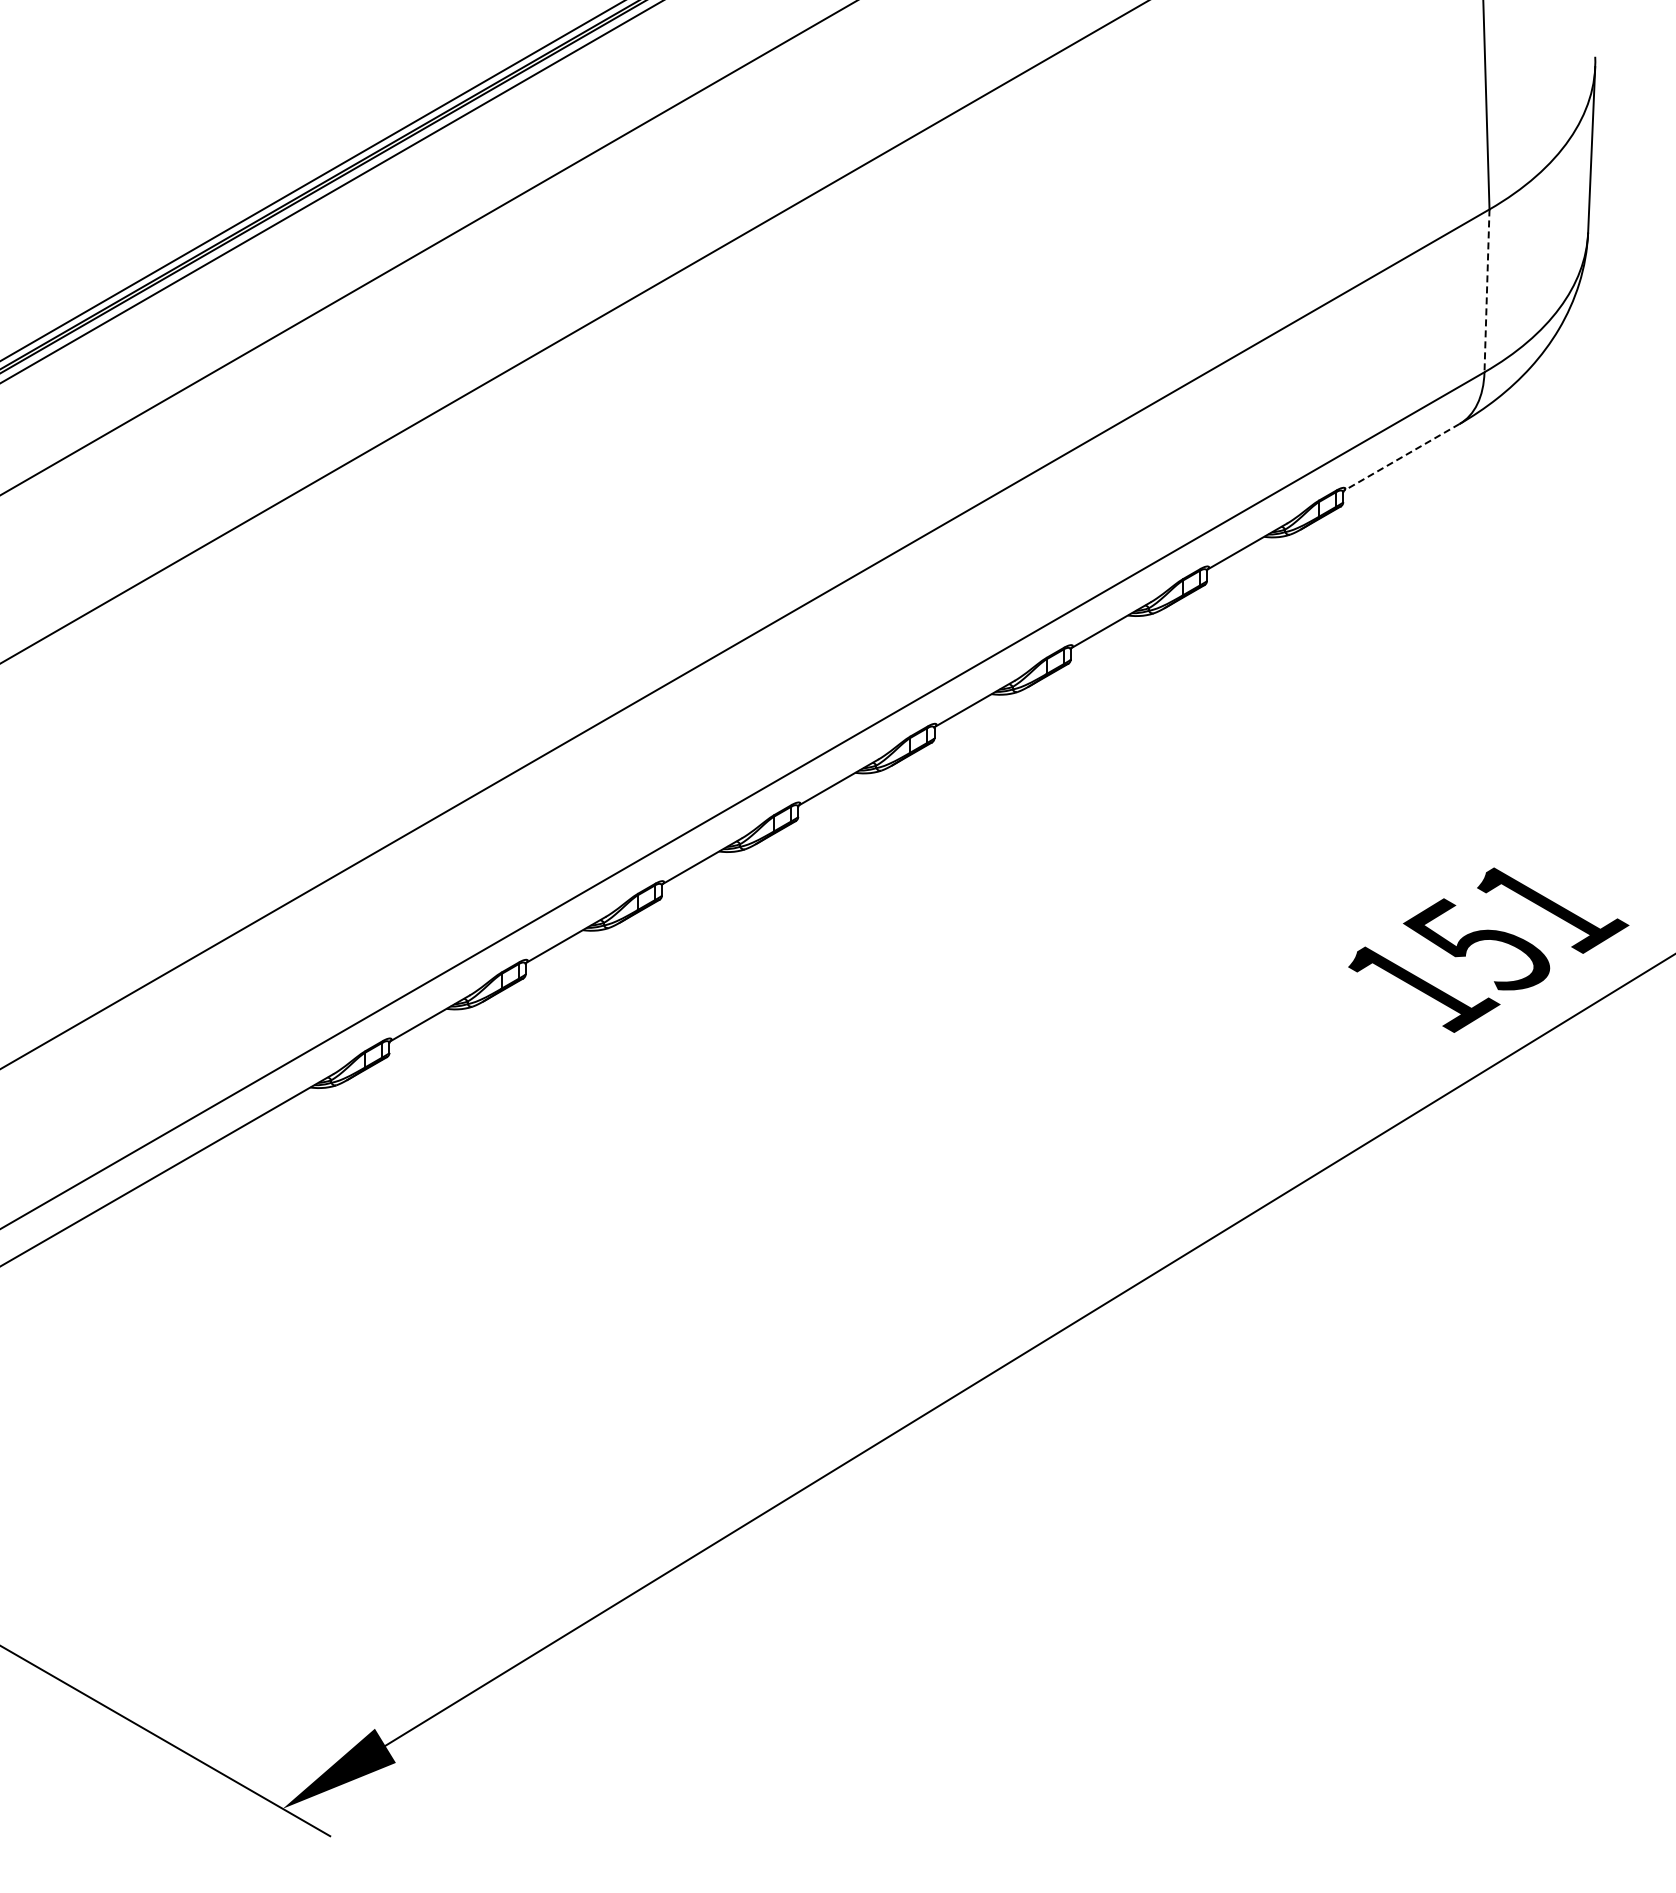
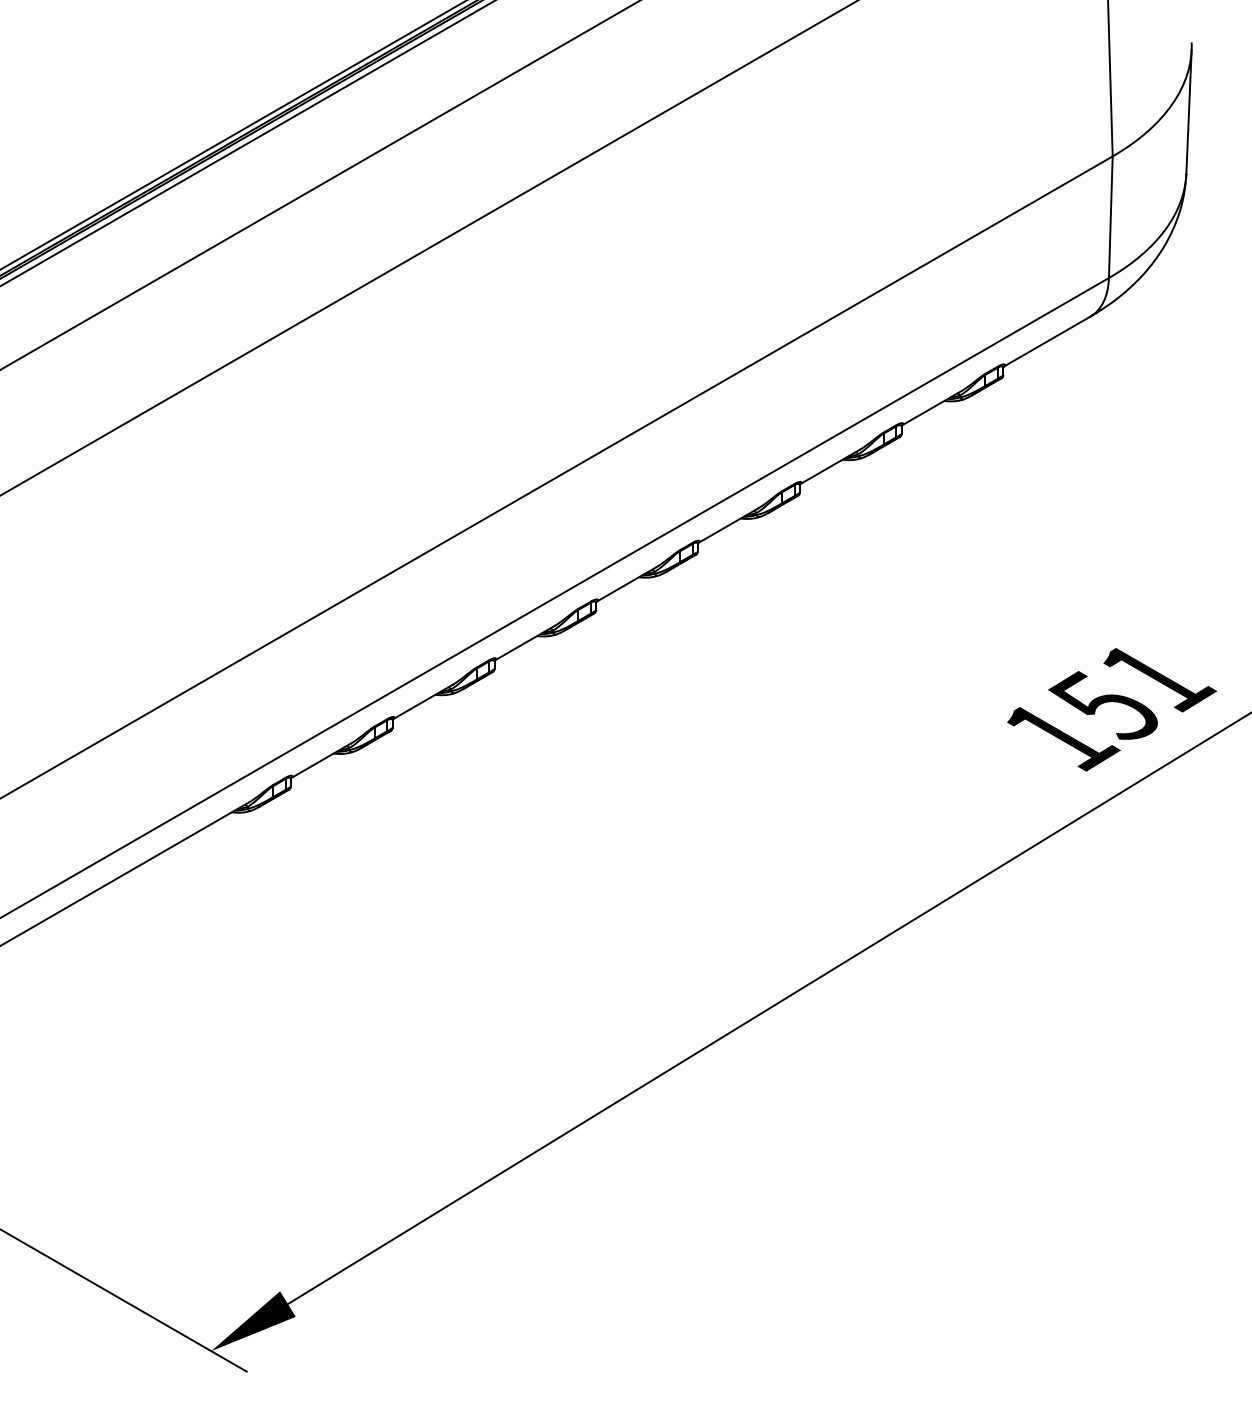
line: (1486, 291) -> (1110, 217), dashed -> solid
line: (1401, 457) -> (1046, 341), dashed -> solid

